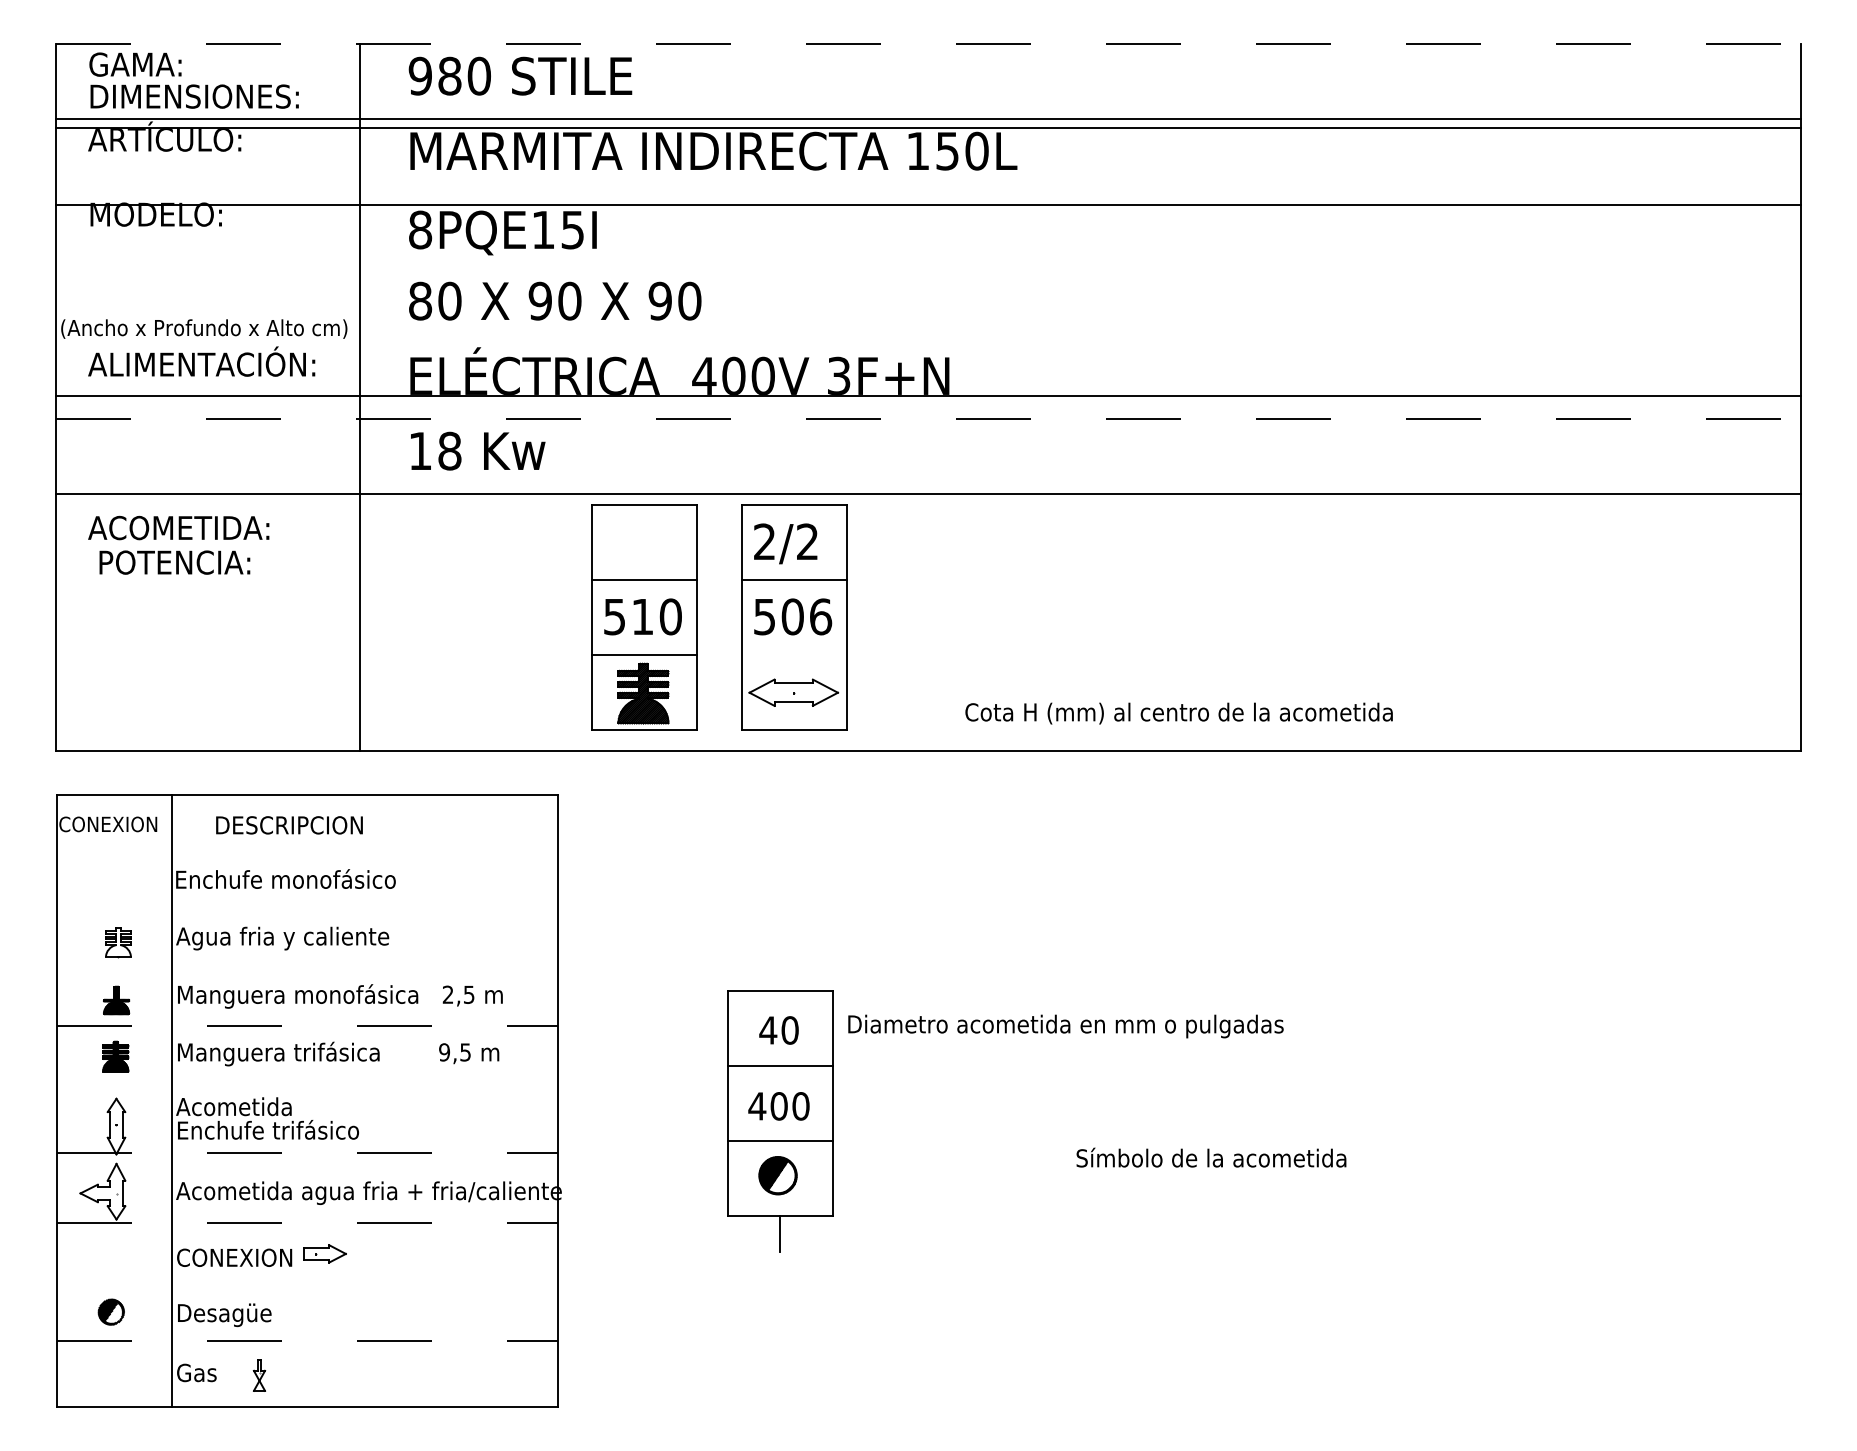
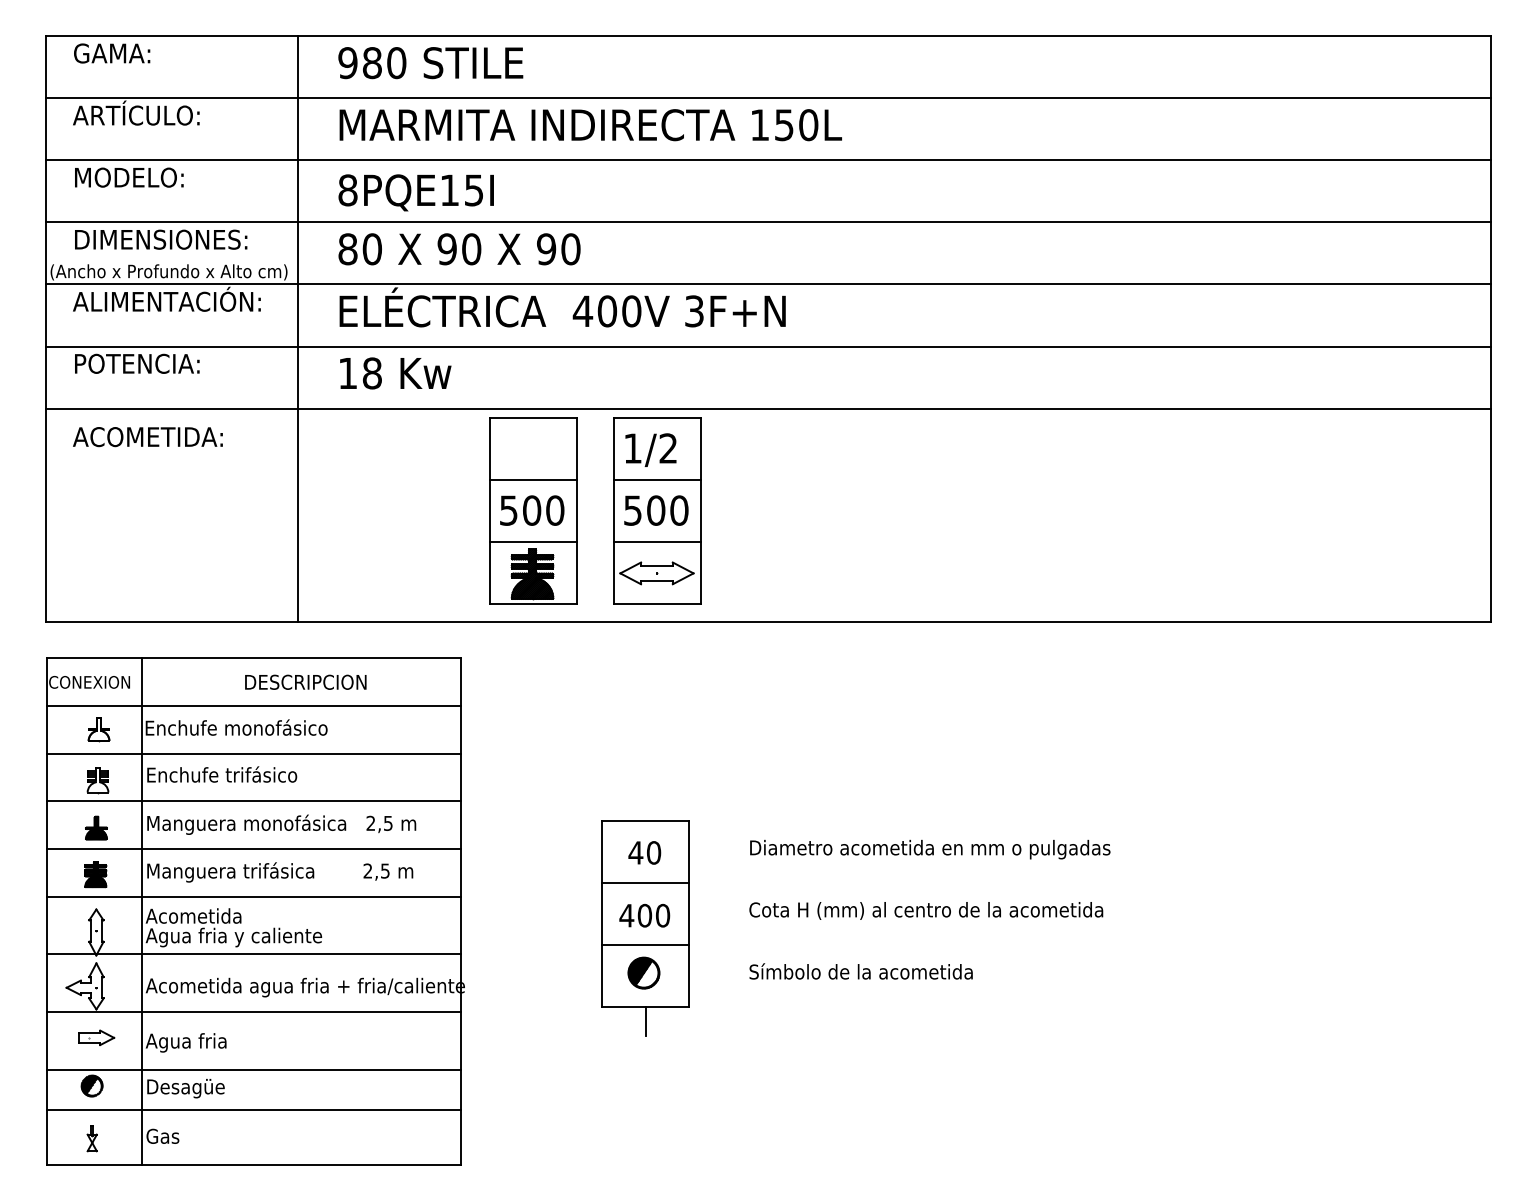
line: (928, 43) -> (768, 36), dashed -> solid
text: (194, 96) -> (160, 239), moved
line: (928, 127) -> (768, 160), moved
line: (928, 204) -> (768, 222), moved
line: (928, 395) -> (768, 284), moved
line: (928, 418) -> (768, 346), dashed -> solid
text: (764, 541) -> (632, 448), 2/2 -> 1/2
text: (174, 562) -> (136, 363), moved
text: (642, 616) -> (531, 510), 510 -> 500
text: (820, 616) -> (679, 510), 506 -> 500
line: (794, 655) -> (657, 542), added
text: (1178, 713) -> (925, 910), moved
text: (289, 825) -> (305, 682), moved
line: (306, 853) -> (253, 706), added
part: (119, 881) -> (98, 729), added
line: (306, 910) -> (253, 753), added
text: (282, 937) -> (233, 775), Agua fria y caliente -> Enchufe trifásico
line: (306, 968) -> (253, 801), added
line: (307, 1025) -> (254, 848), dashed -> solid
text: (1065, 1026) -> (929, 849), moved
text: (444, 1052) -> (367, 871), 9,5 -> 2,5
line: (306, 1083) -> (253, 896), added
text: (282, 1132) -> (233, 937), Enchufe trifásico -> Agua fria y caliente
line: (307, 1153) -> (254, 954), dashed -> solid
text: (1211, 1157) -> (861, 971), moved
line: (307, 1222) -> (254, 1011), dashed -> solid
part: (324, 1253) -> (96, 1037), moved
text: (234, 1259) -> (194, 1042), CONEXION -> Agua fria
line: (306, 1292) -> (253, 1069), added
line: (307, 1341) -> (254, 1110), dashed -> solid
part: (259, 1375) -> (92, 1138), moved

